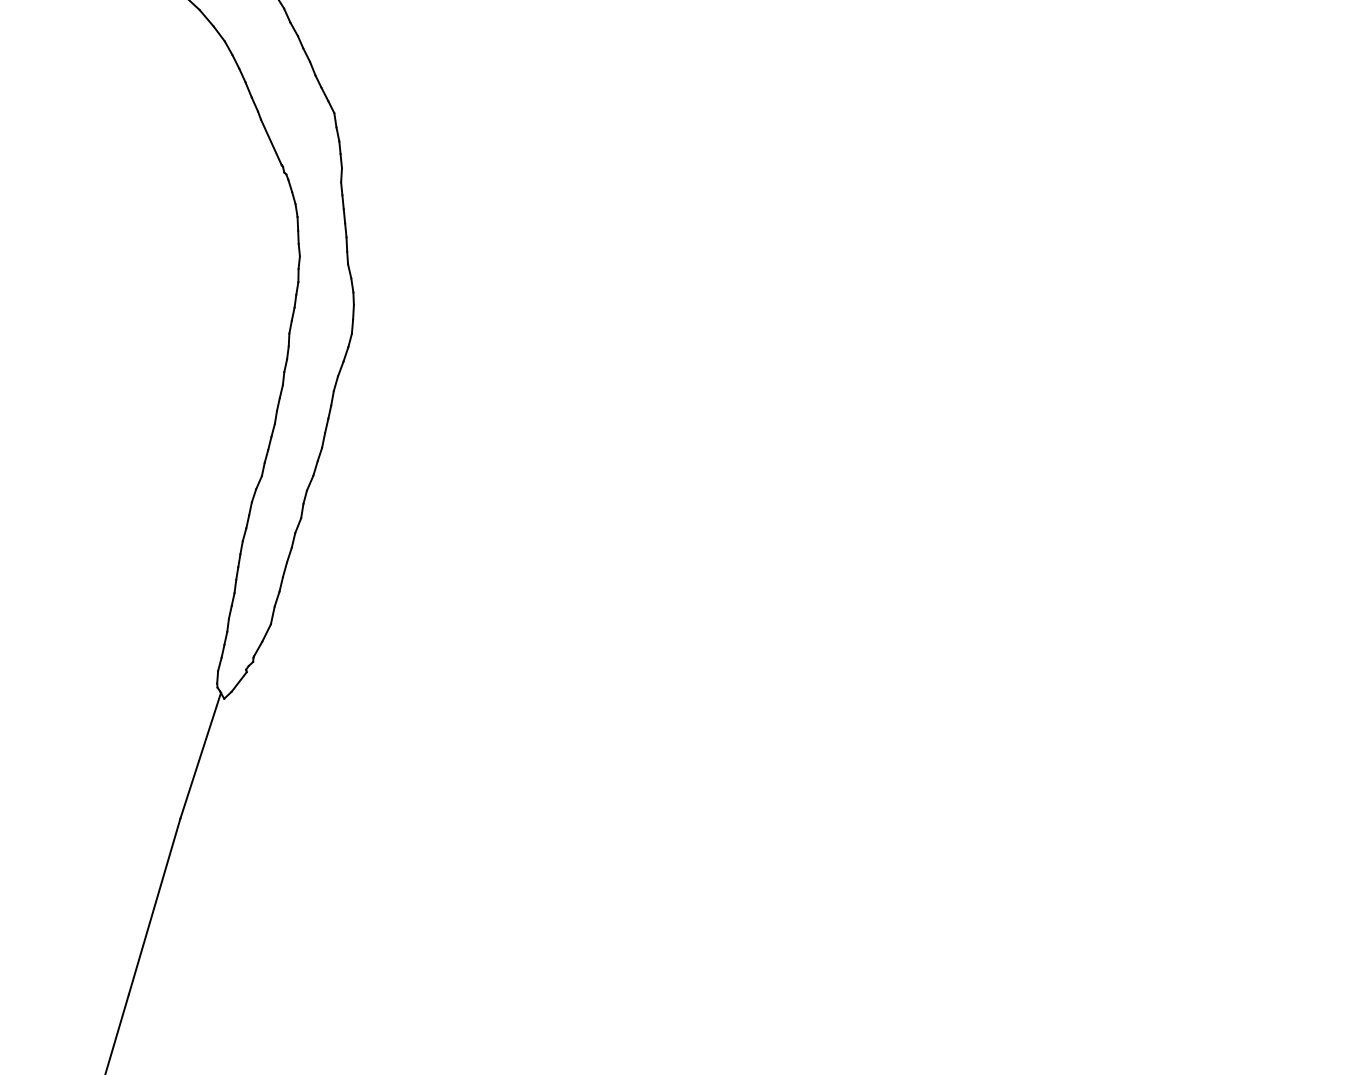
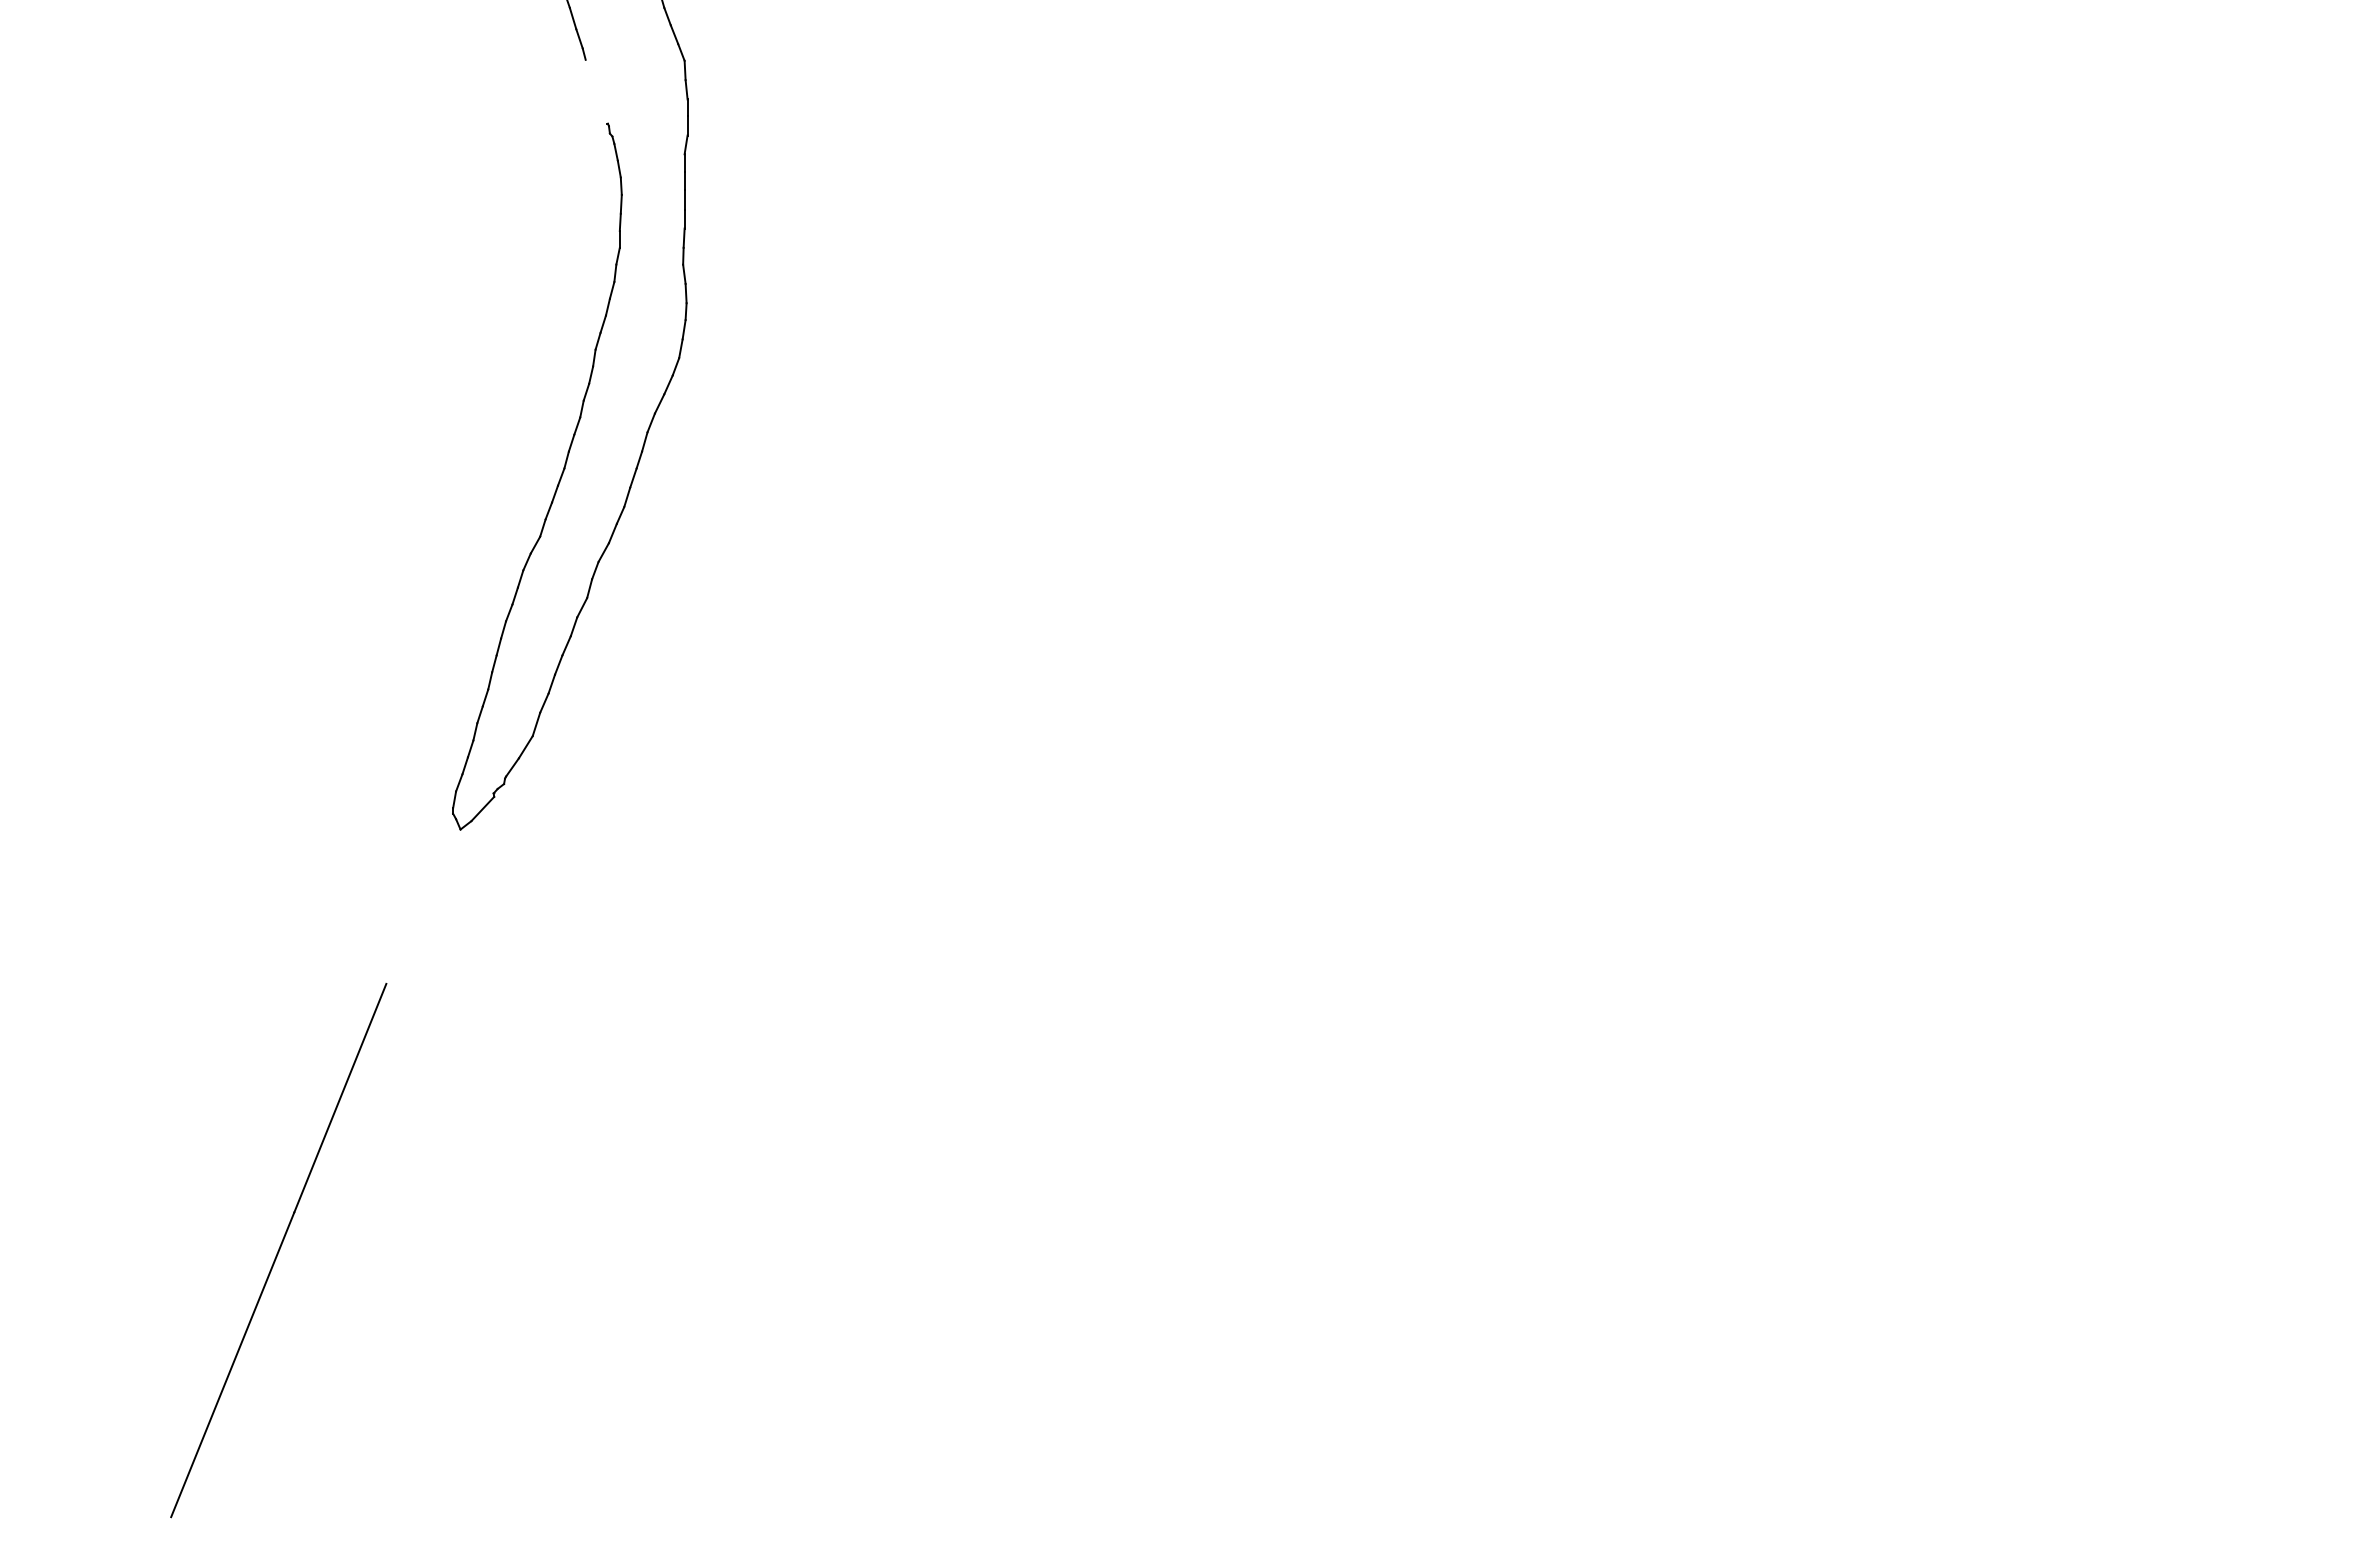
line: (271, 142) -> (596, 91), removed
line: (200, 755) -> (421, 902), removed

